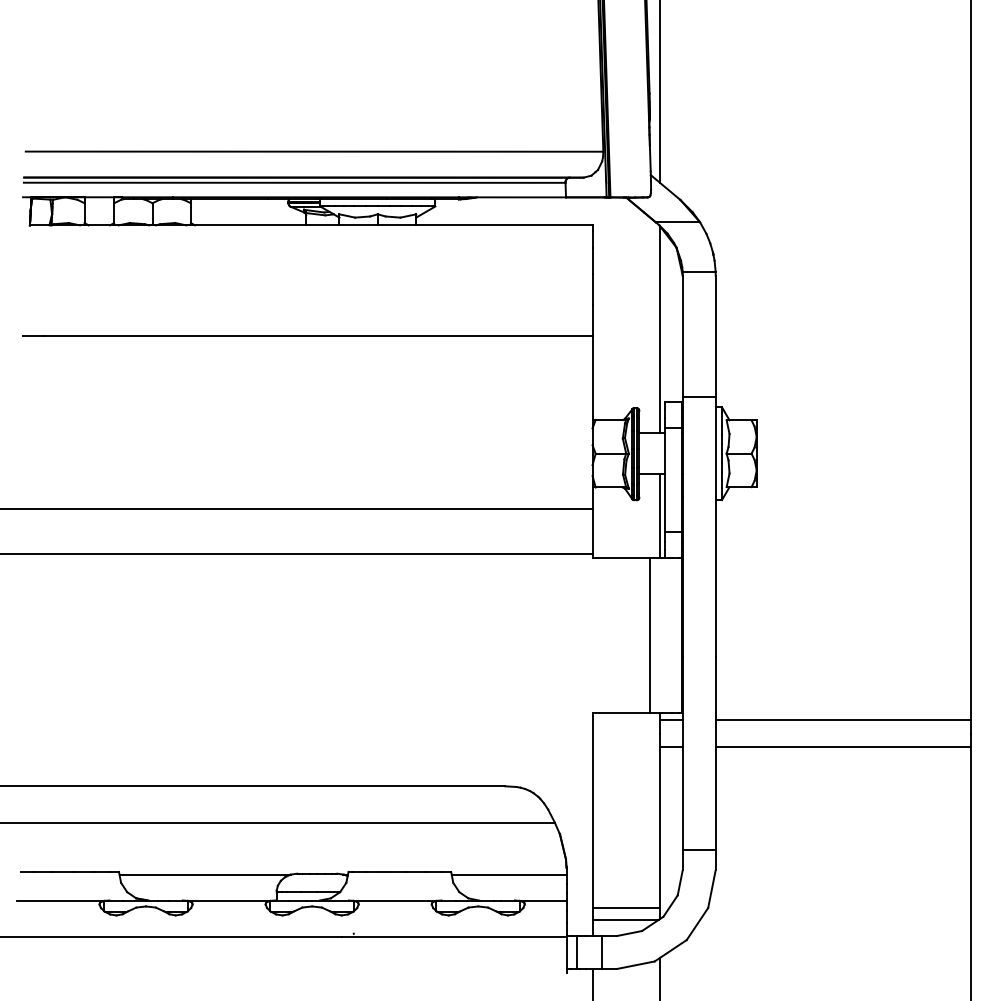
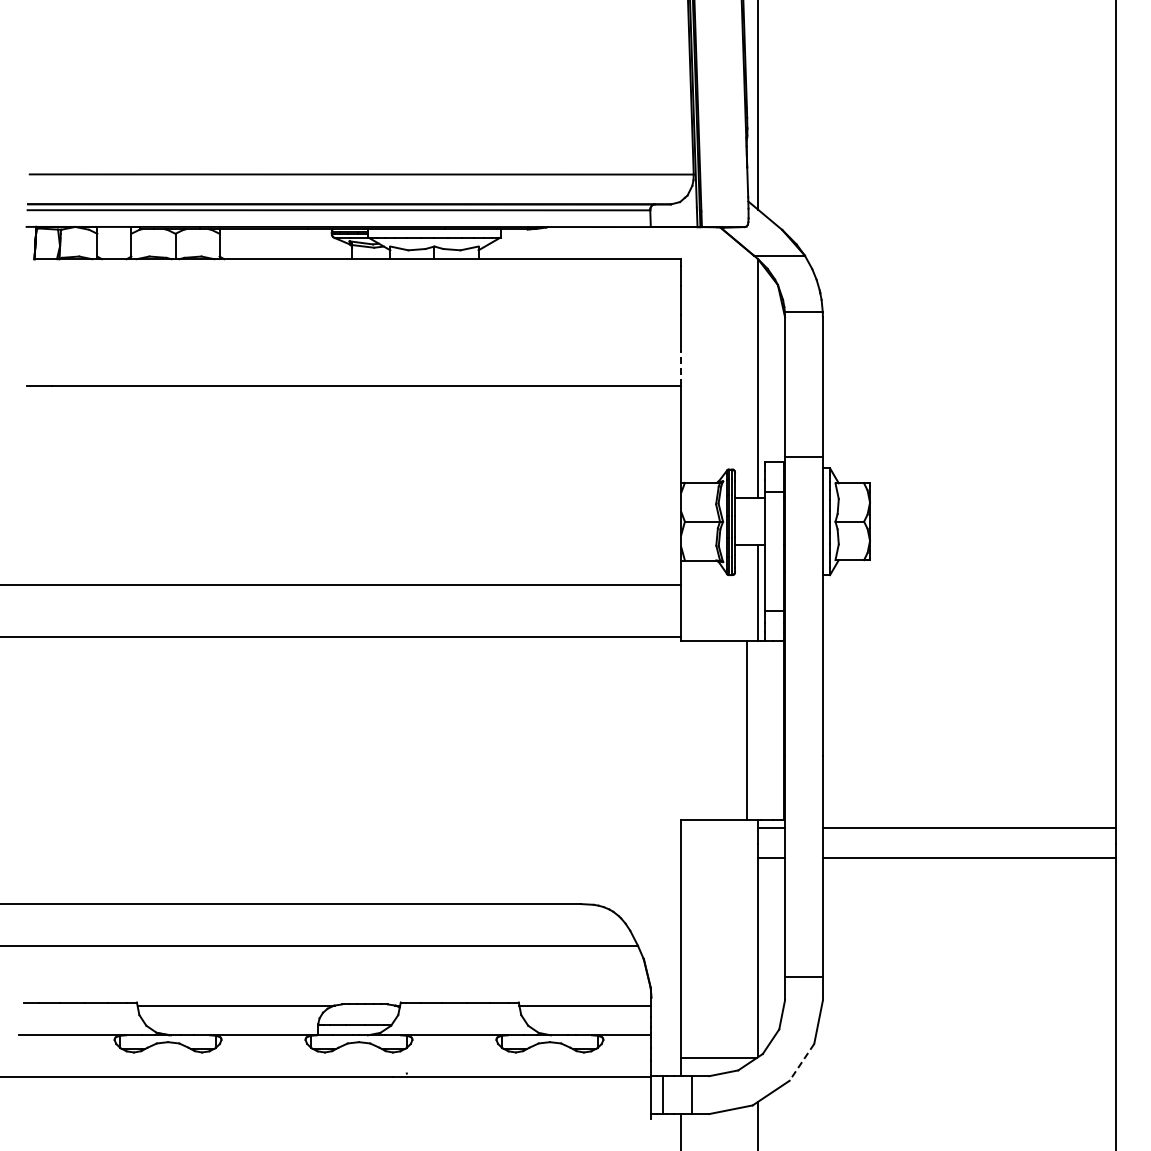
line: (592, 320) -> (681, 368), solid -> dashed
line: (625, 908) -> (719, 1044), removed
line: (697, 924) -> (801, 1062), solid -> dashed

